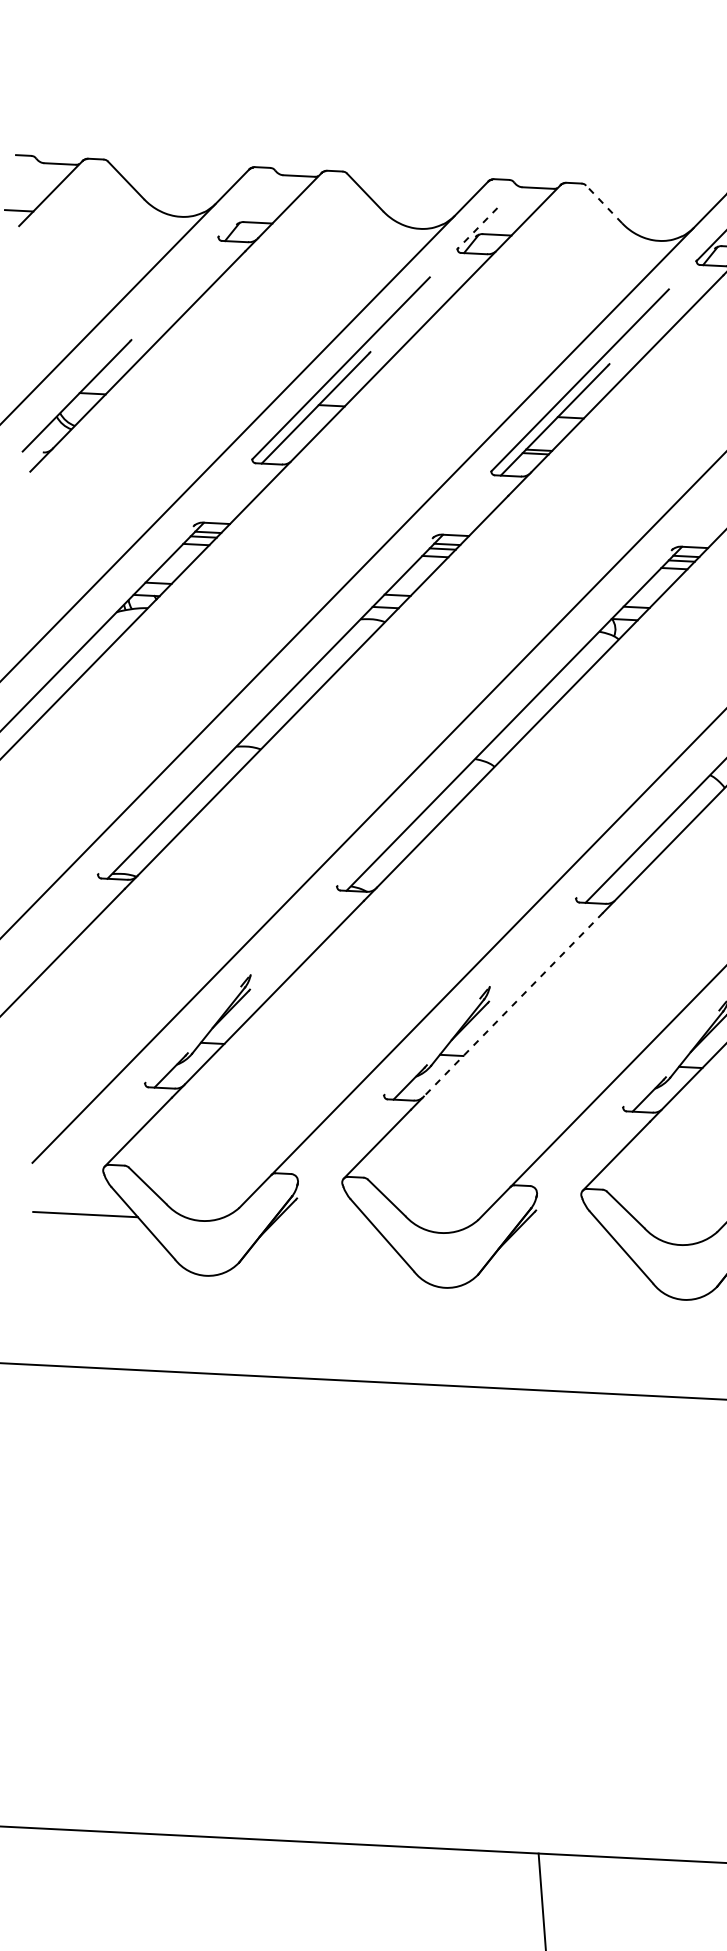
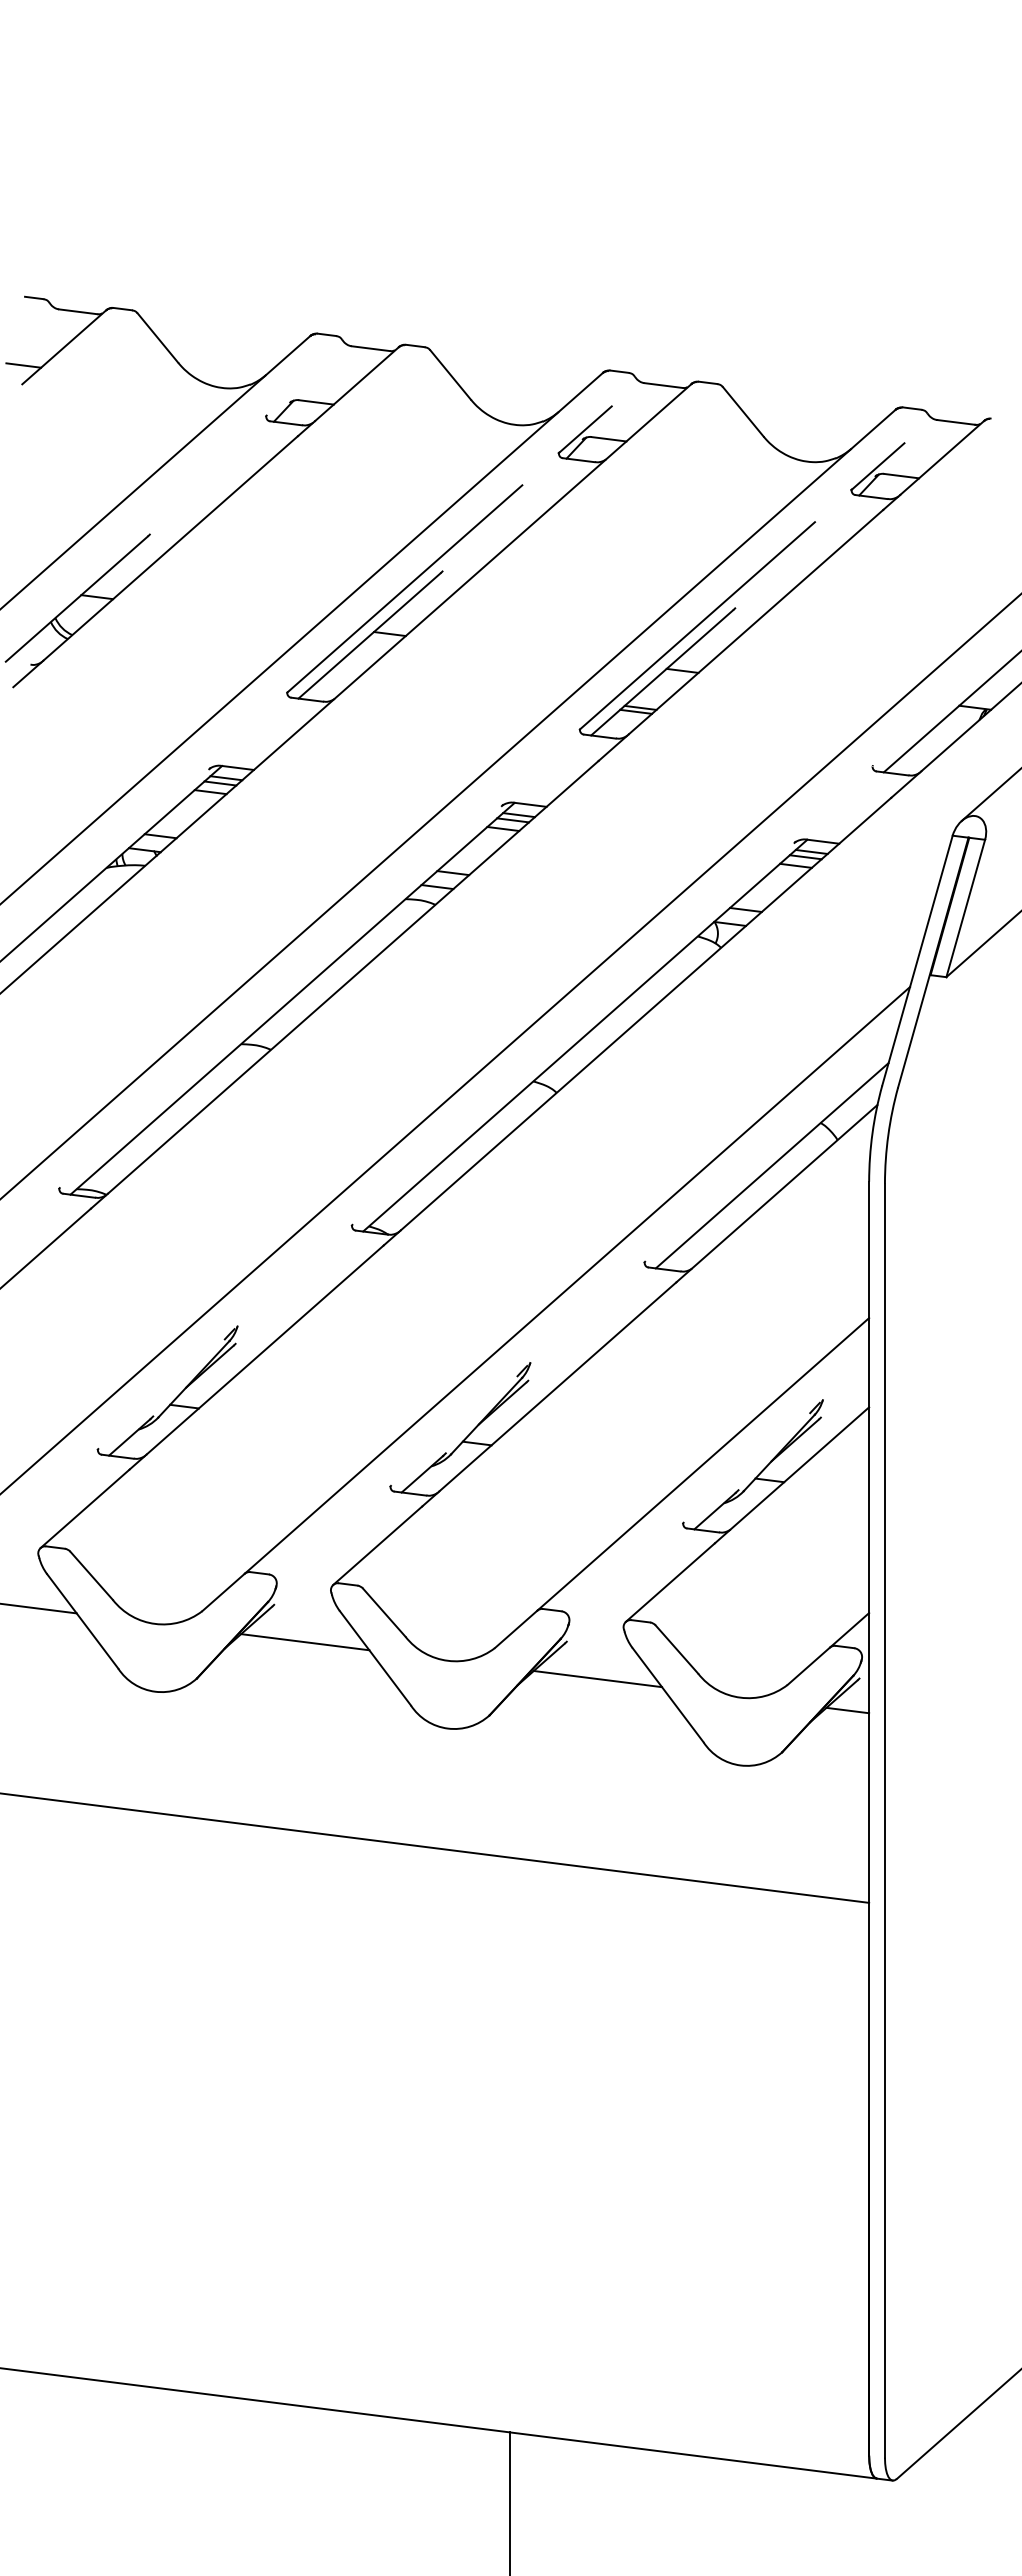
line: (604, 204) -> (743, 411), dashed -> solid
line: (476, 229) -> (584, 430), dashed -> solid
line: (513, 1005) -> (557, 1387), dashed -> solid
line: (324, 1226) -> (305, 1642), added
line: (563, 1239) -> (597, 1679), added

